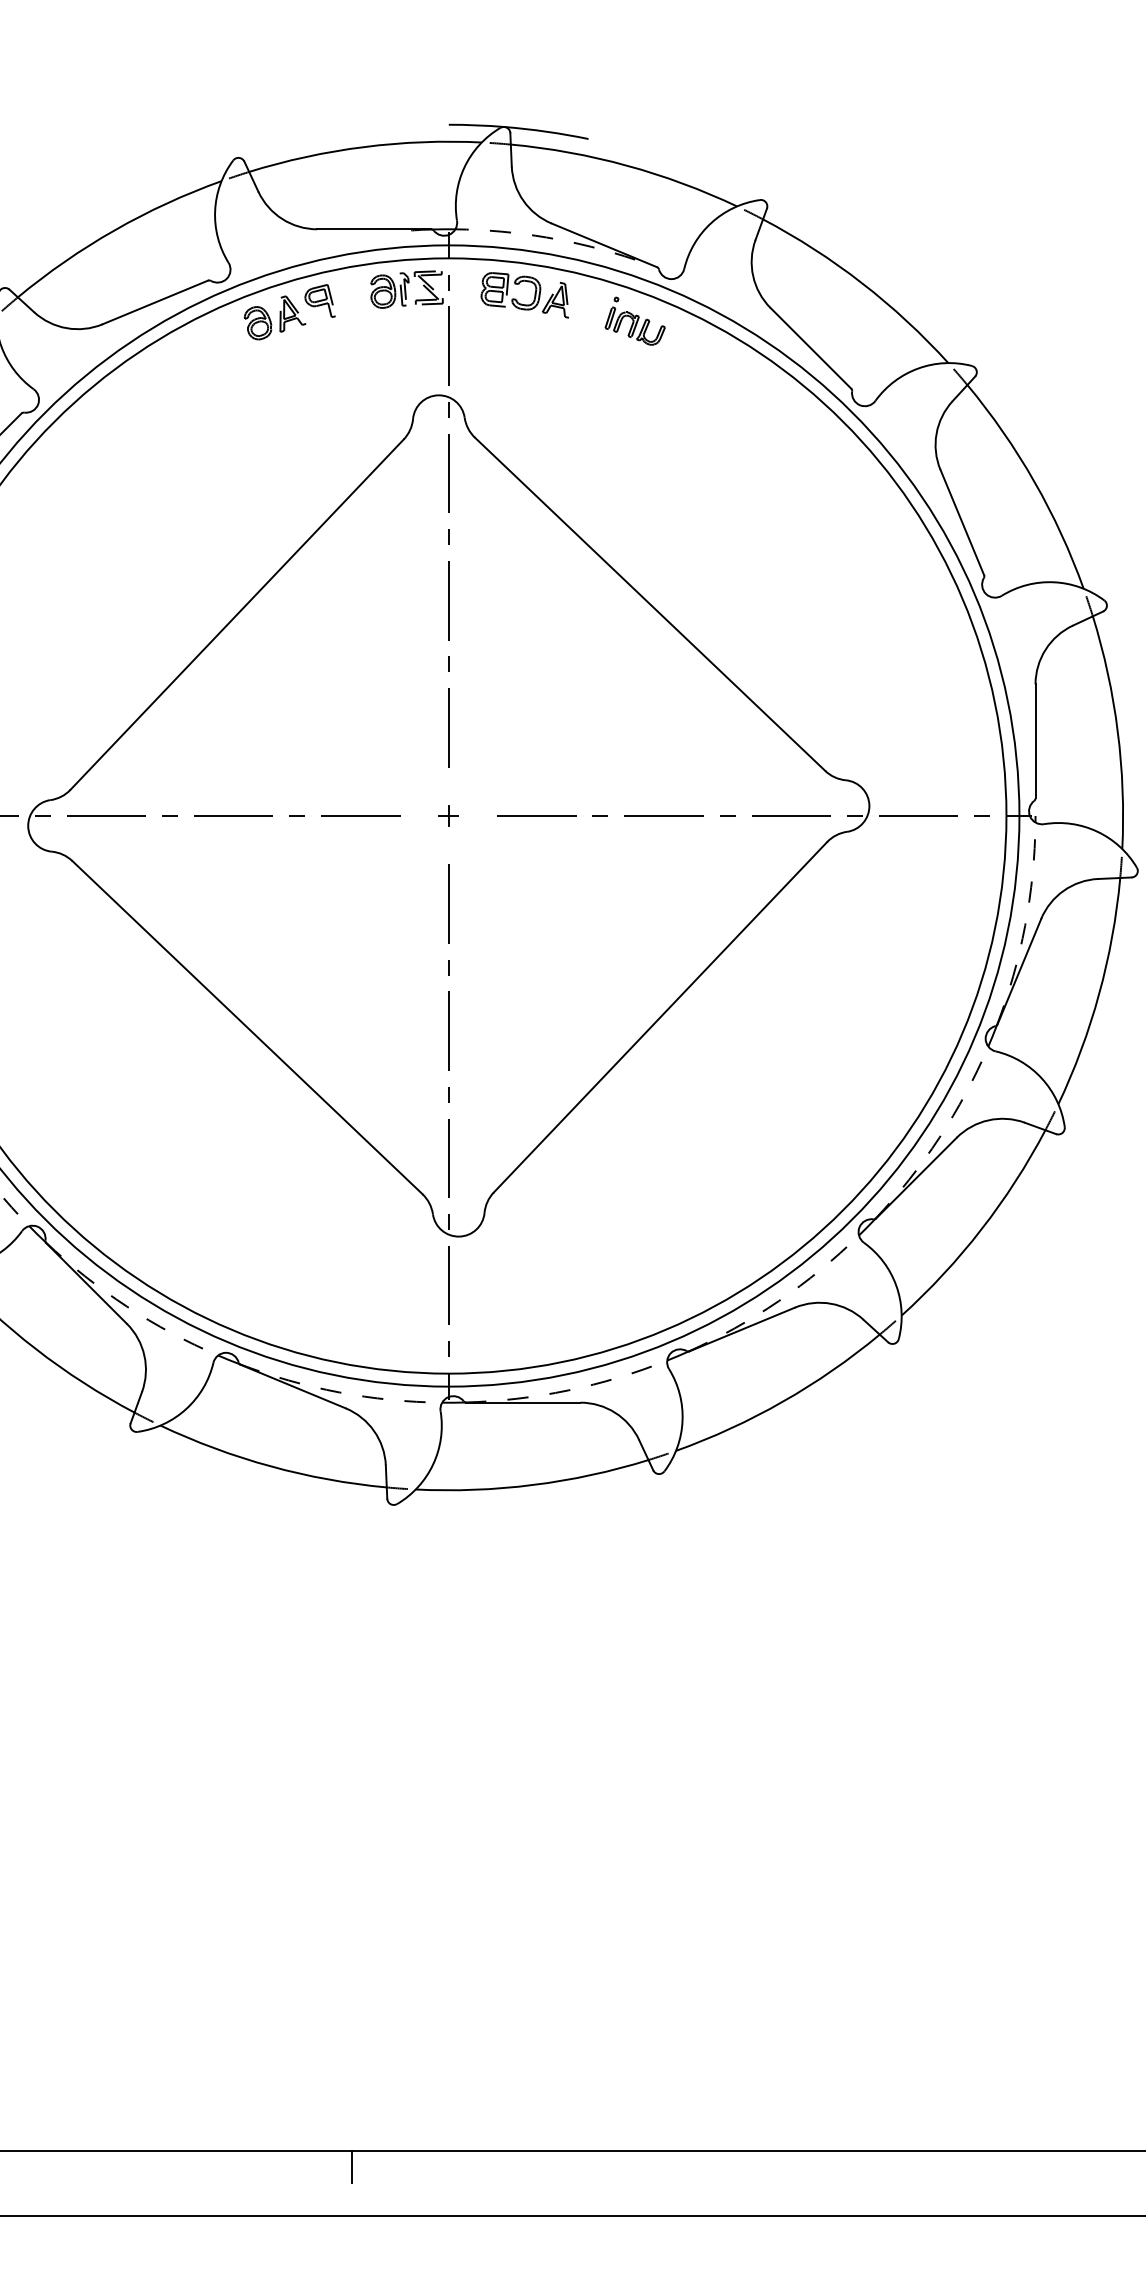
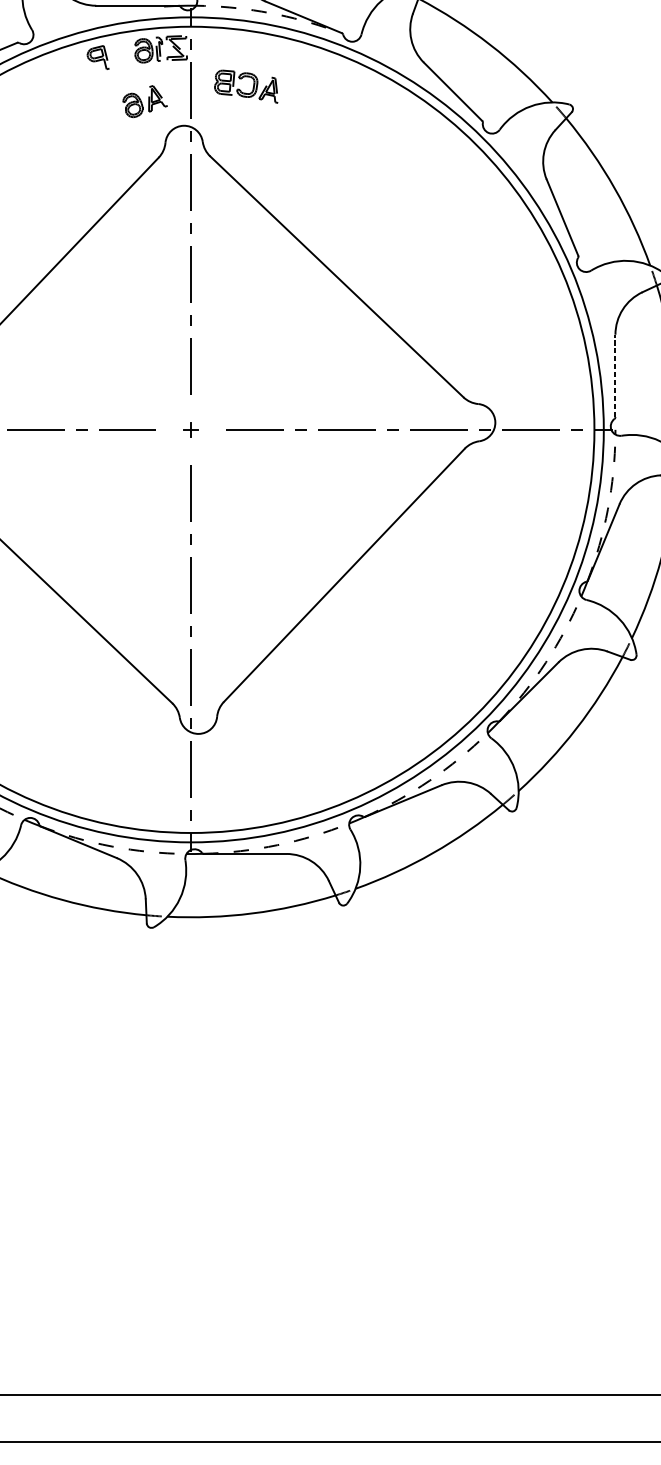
part: (521, 303) -> (243, 92), moved
part: (274, 317) -> (144, 101), moved
part: (634, 320) -> (325, 71), removed
line: (1035, 741) -> (615, 376), solid -> dashed
line: (352, 2166) -> (121, 1406), removed

